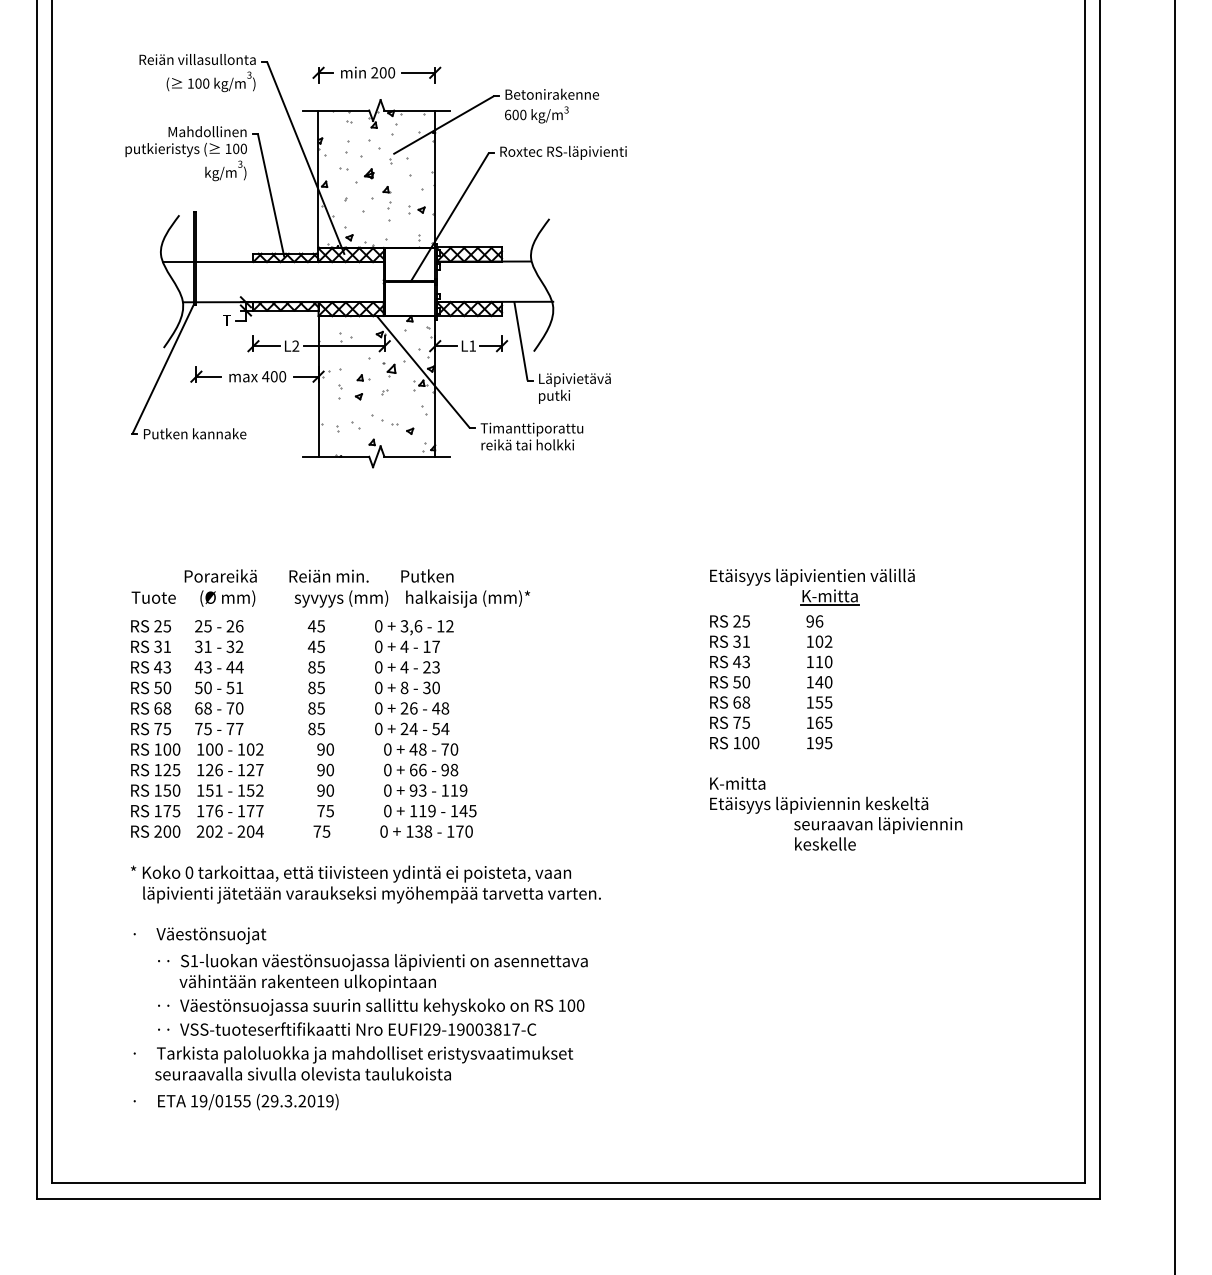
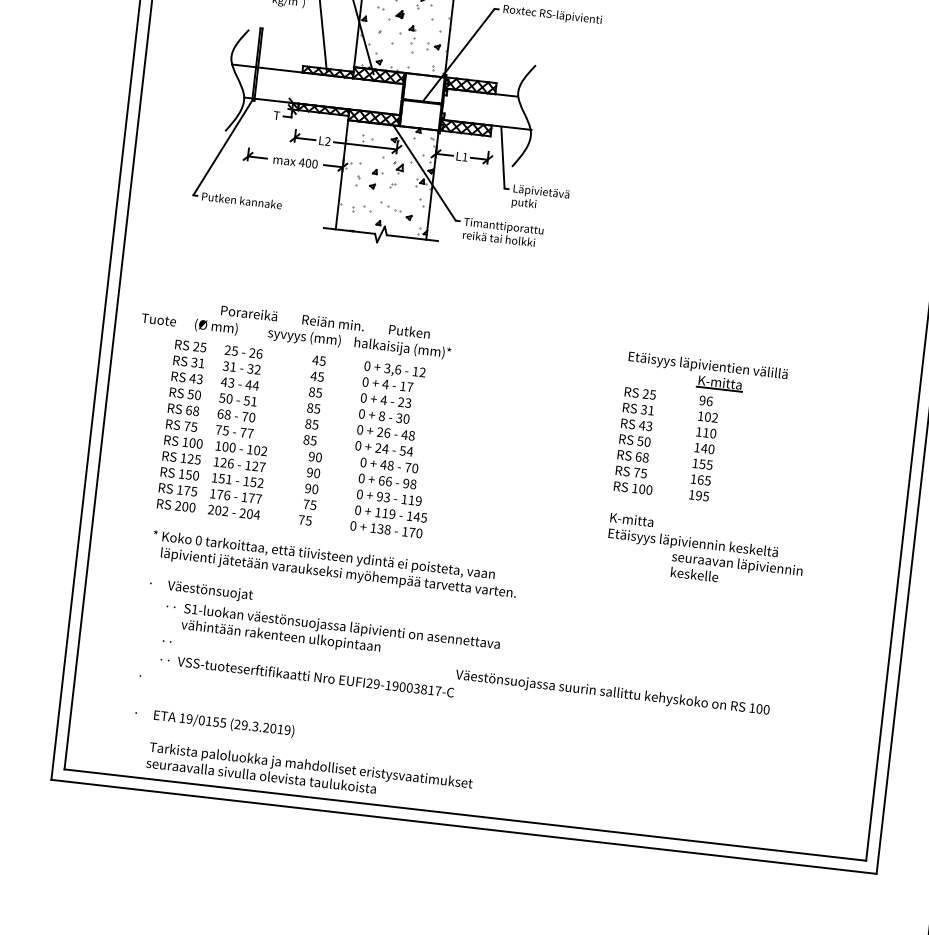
text: (330, 598) -> (296, 336), moved
text: (382, 1006) -> (612, 692), moved
text: (364, 1063) -> (309, 773), moved

